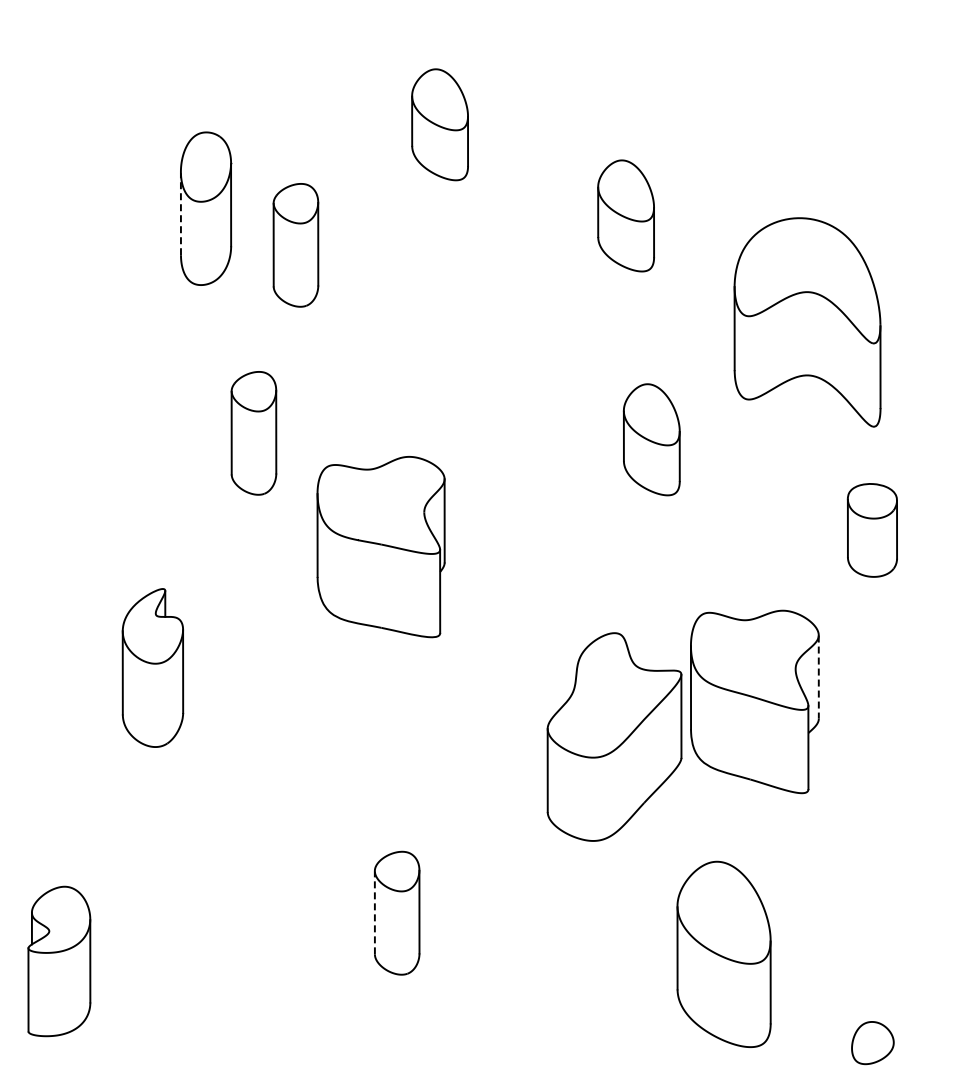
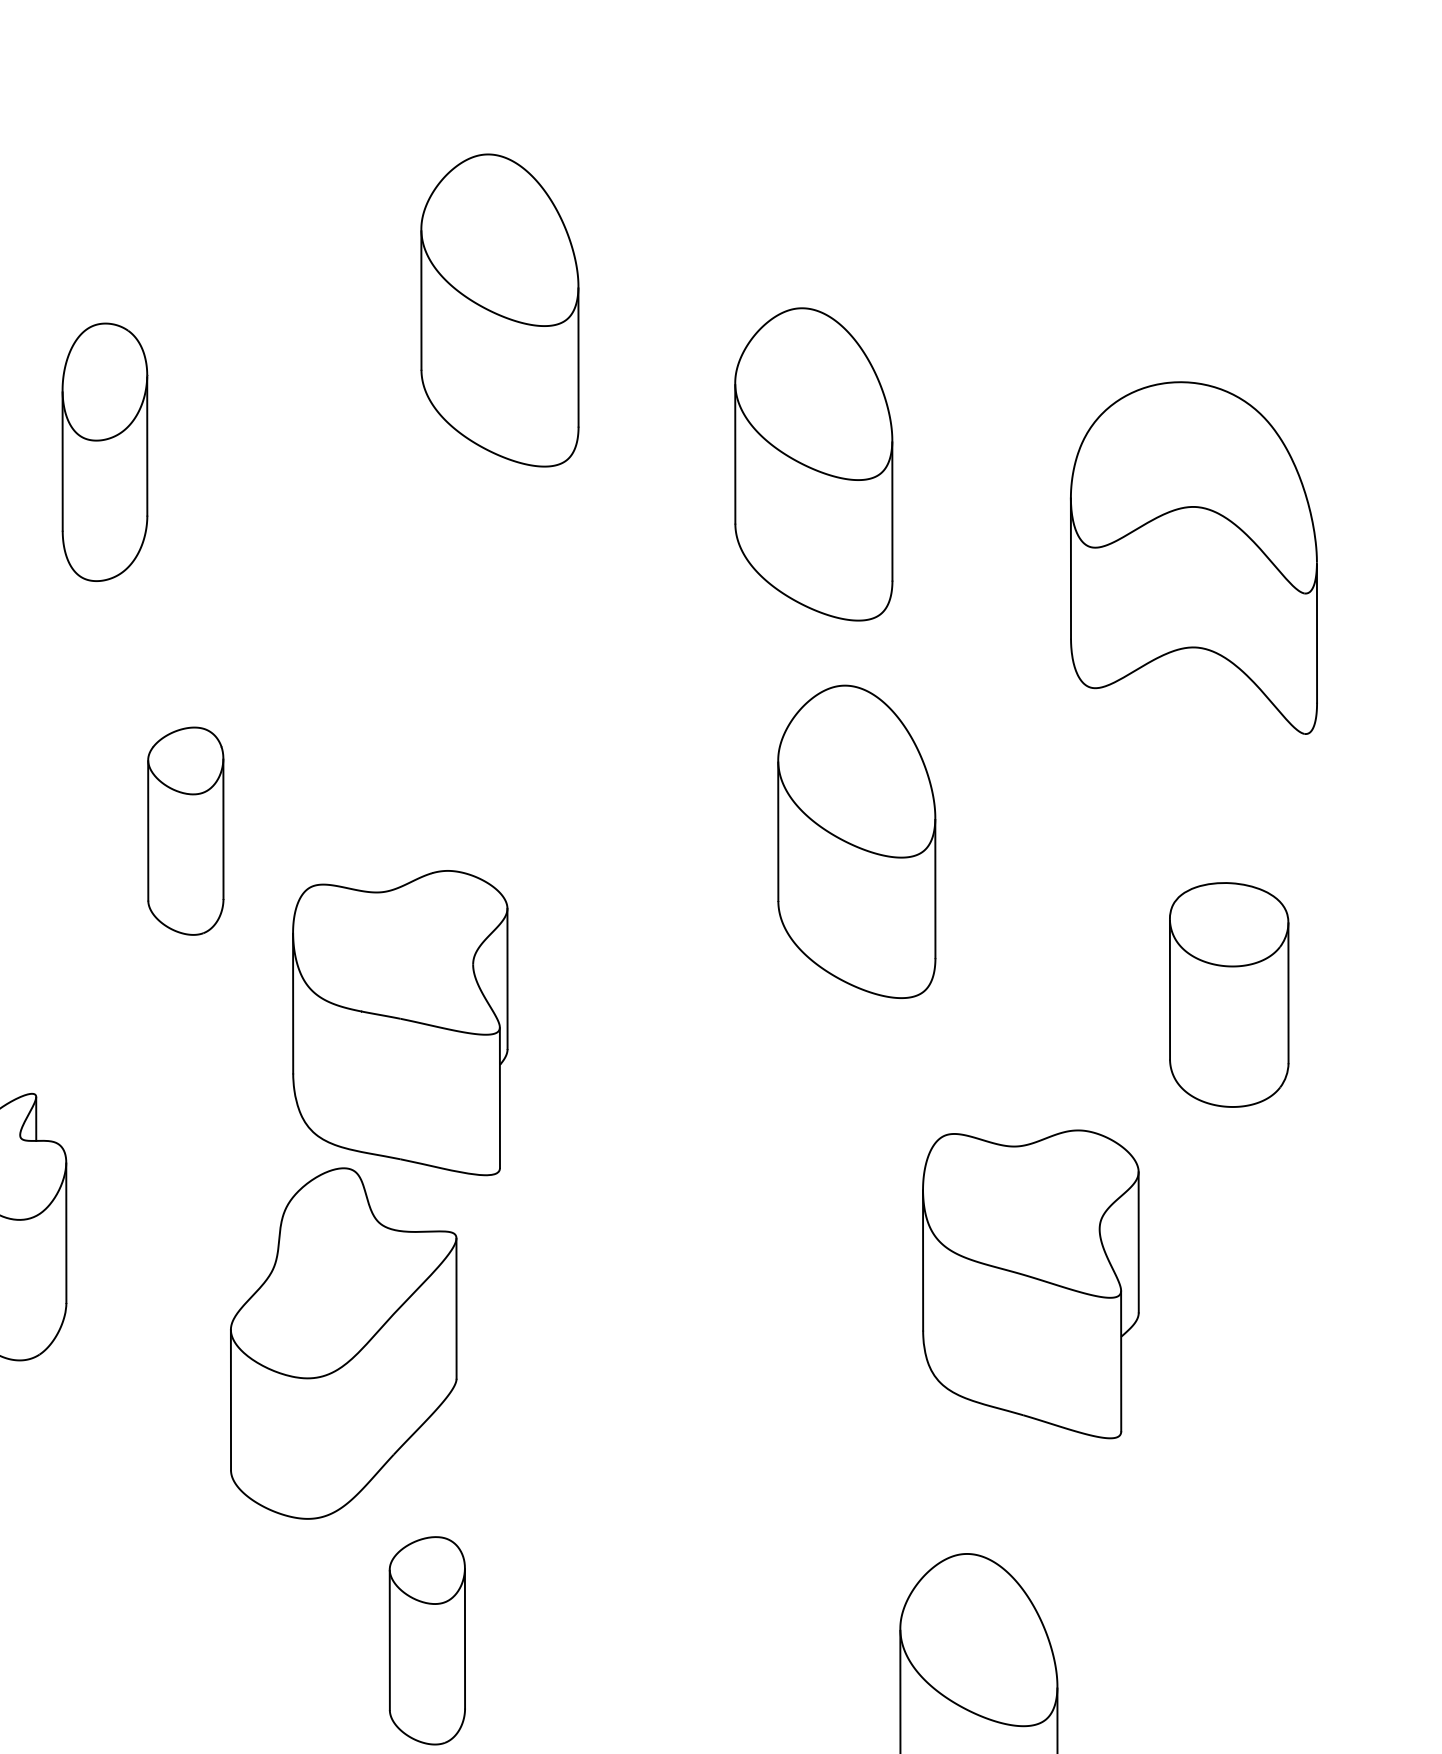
part: (439, 124) -> (498, 310), size x1.67
line: (180, 214) -> (61, 462), dashed -> solid
part: (625, 215) -> (812, 463), size x1.67
part: (295, 245) -> (255, 514), removed
part: (807, 322) -> (1193, 558), moved
part: (651, 439) -> (856, 841), size x1.67
part: (872, 530) -> (1229, 995), size x1.43
line: (818, 677) -> (1138, 1243), dashed -> solid
part: (614, 736) -> (343, 1342), moved
line: (374, 912) -> (389, 1639), dashed -> solid

